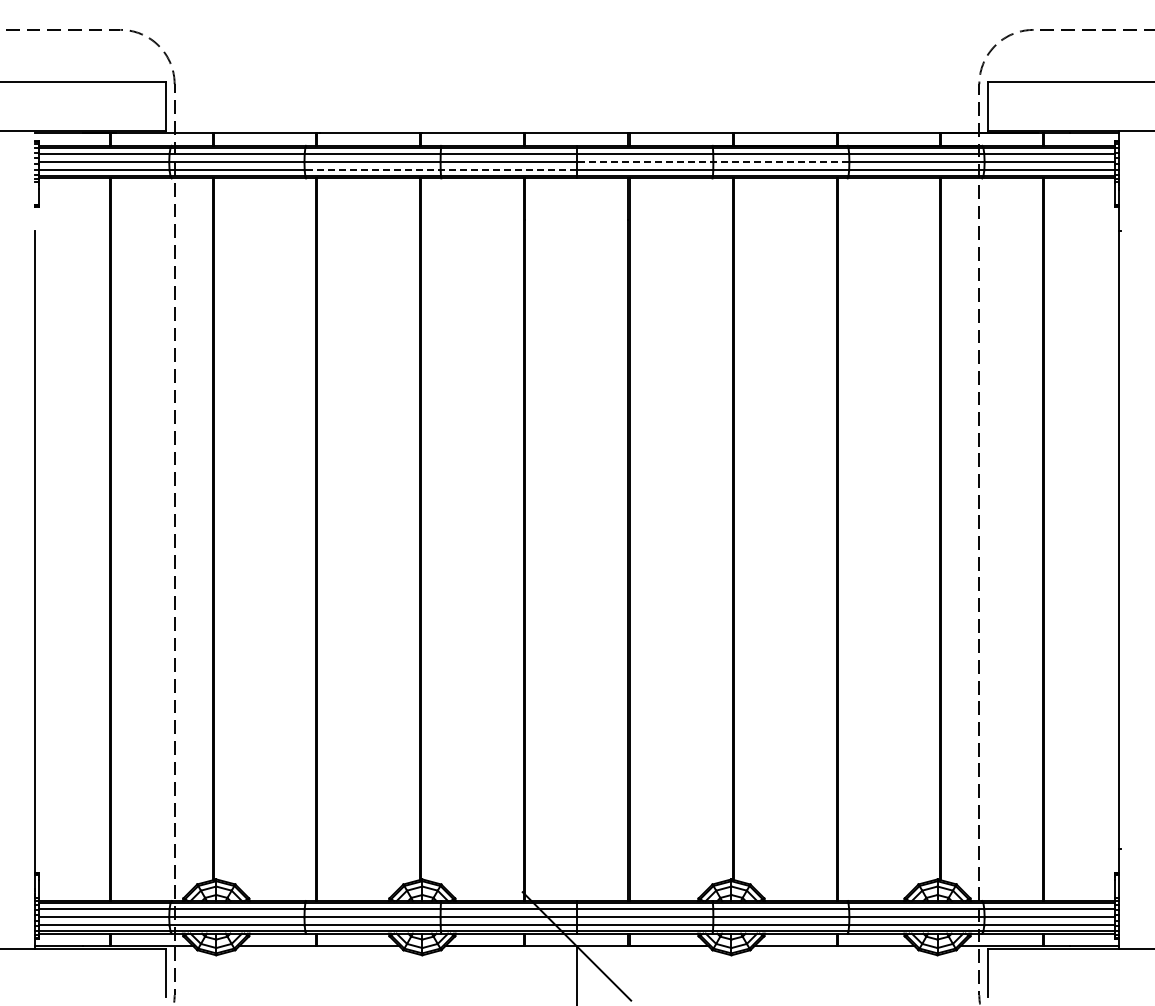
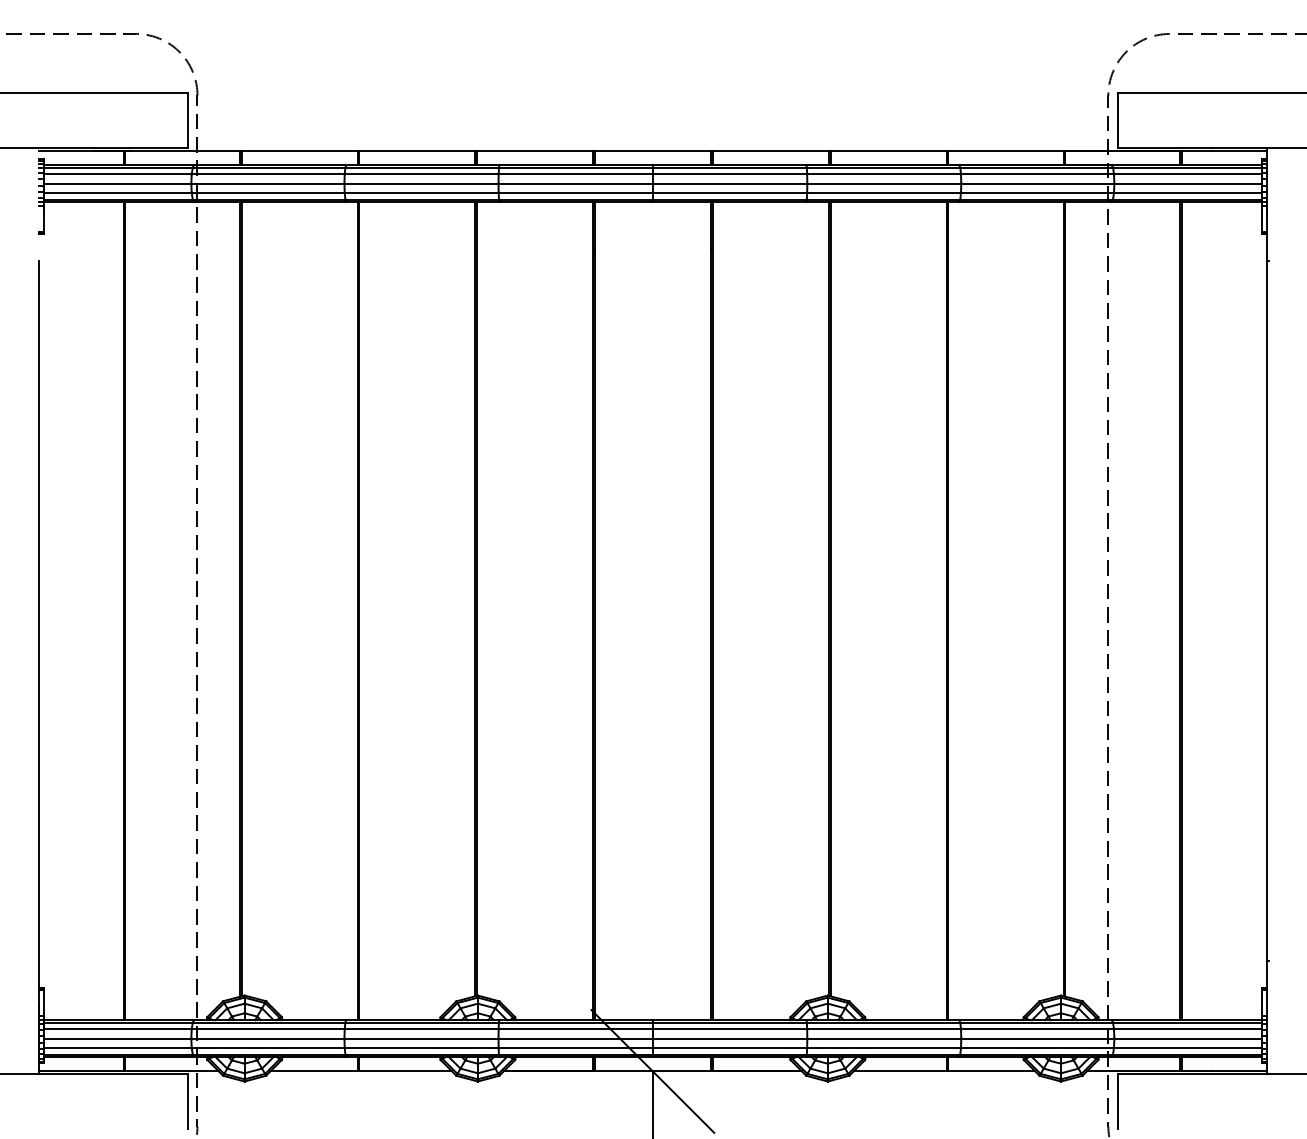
line: (712, 162) -> (806, 184), dashed -> solid
line: (440, 170) -> (498, 193), dashed -> solid

